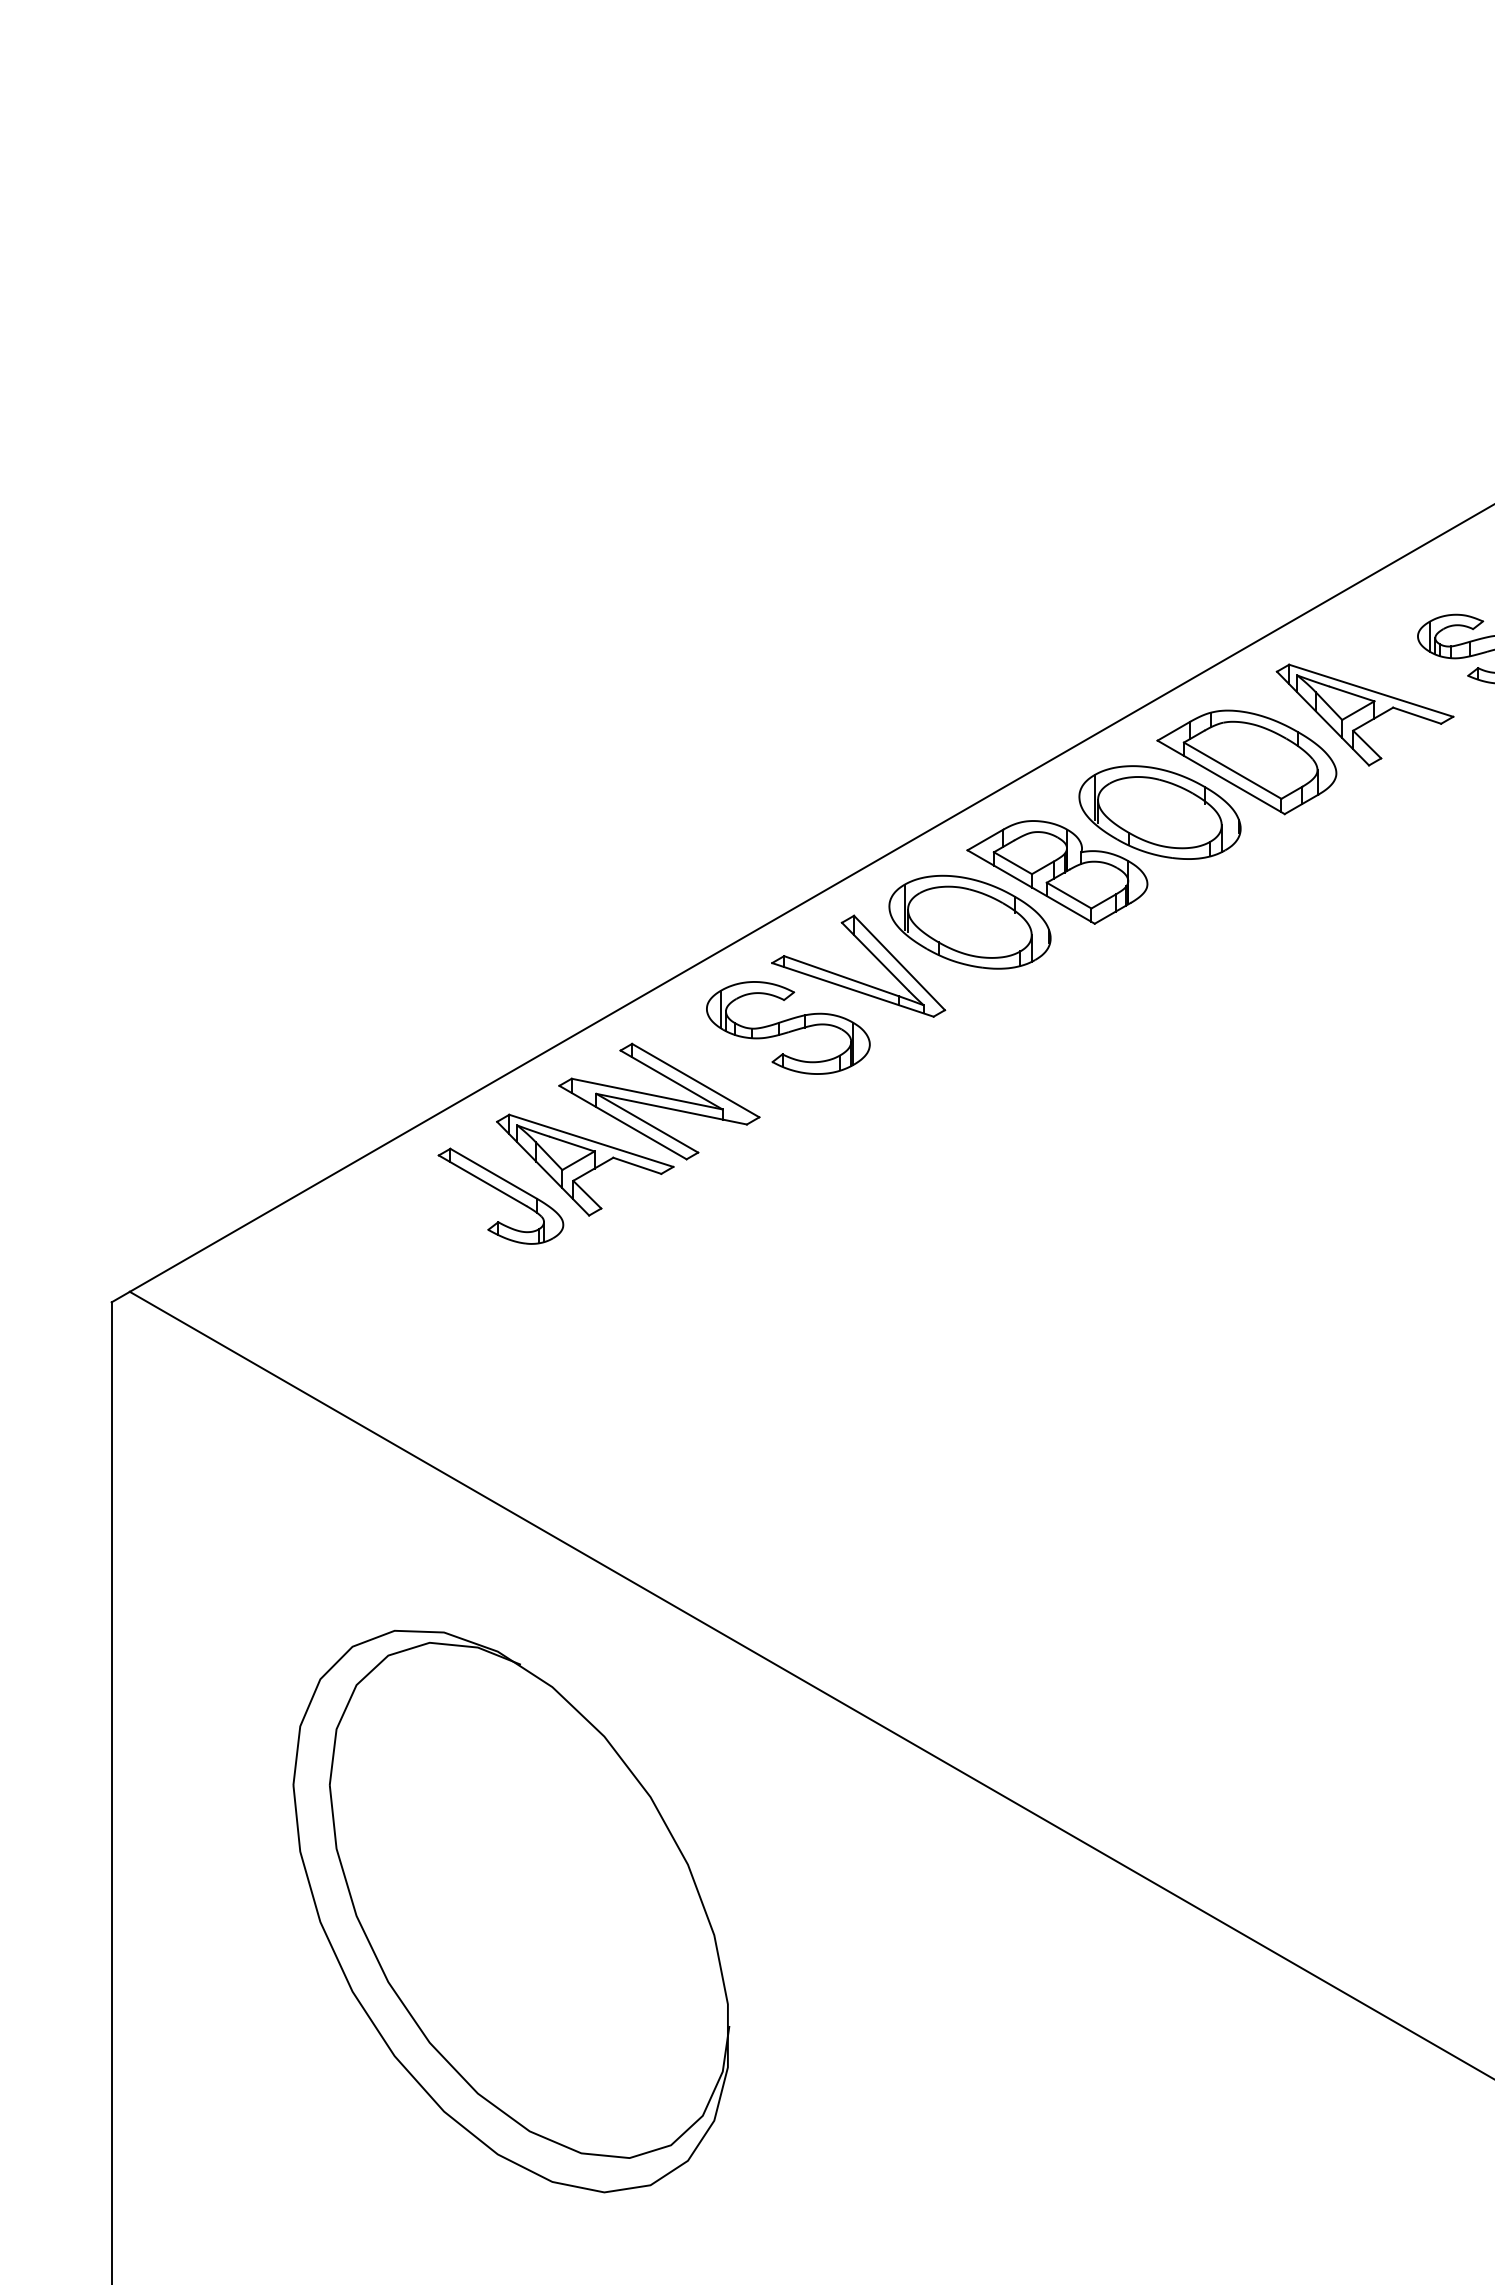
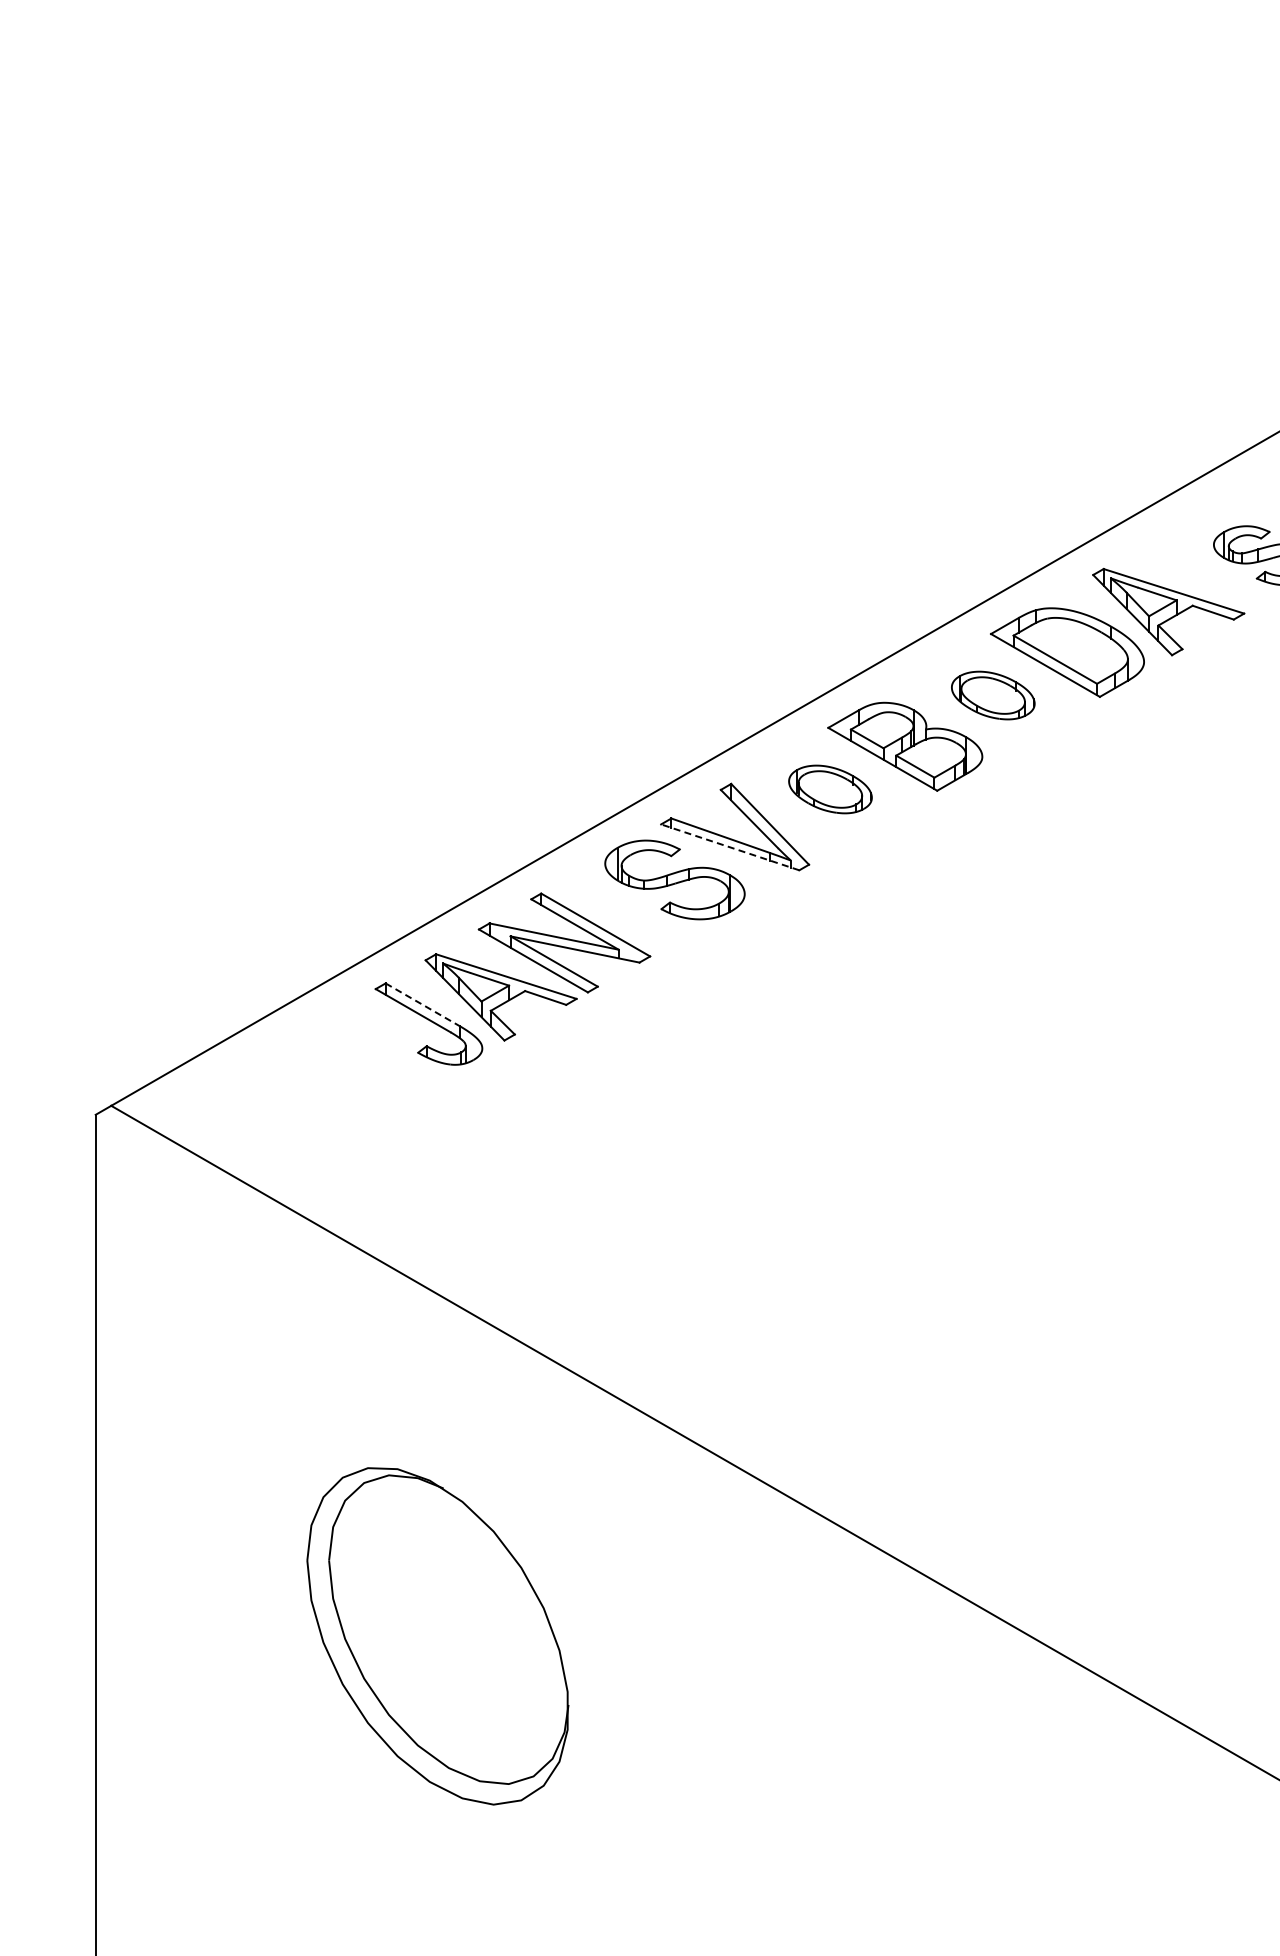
part: (1160, 812) -> (993, 695), size x0.6
part: (970, 922) -> (830, 789), size x0.6
line: (853, 990) -> (730, 847), solid -> dashed
line: (493, 1173) -> (422, 1004), solid -> dashed
part: (510, 1911) -> (437, 1636), size x0.7

